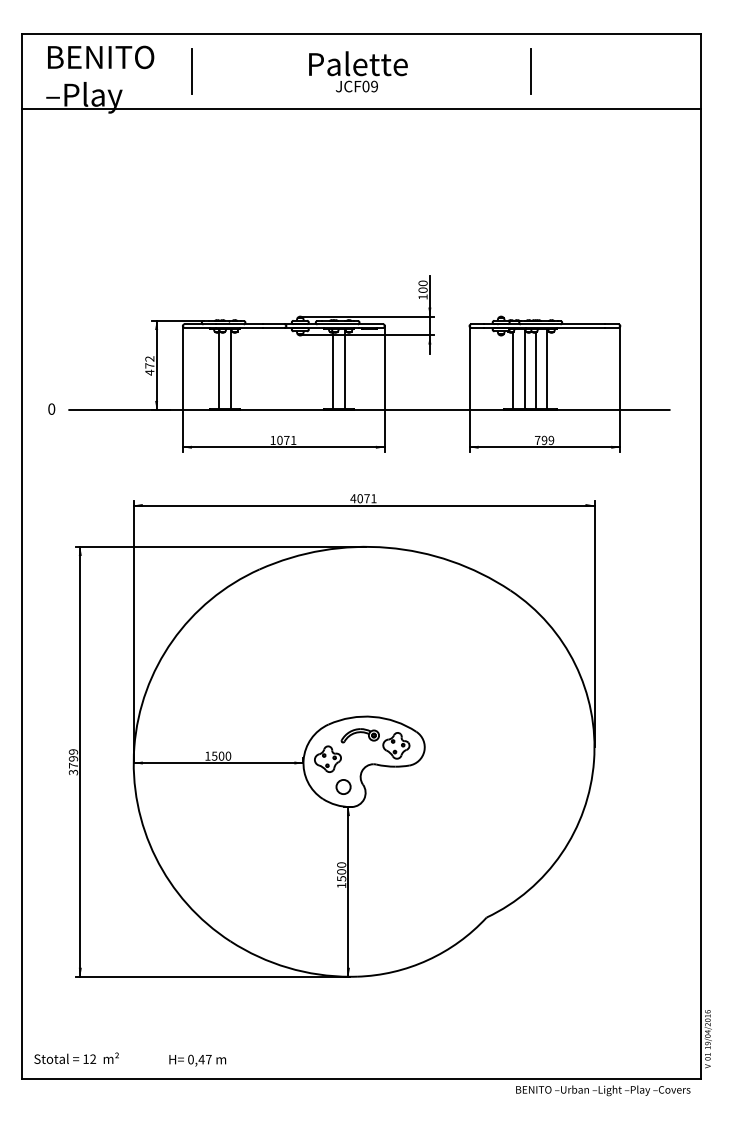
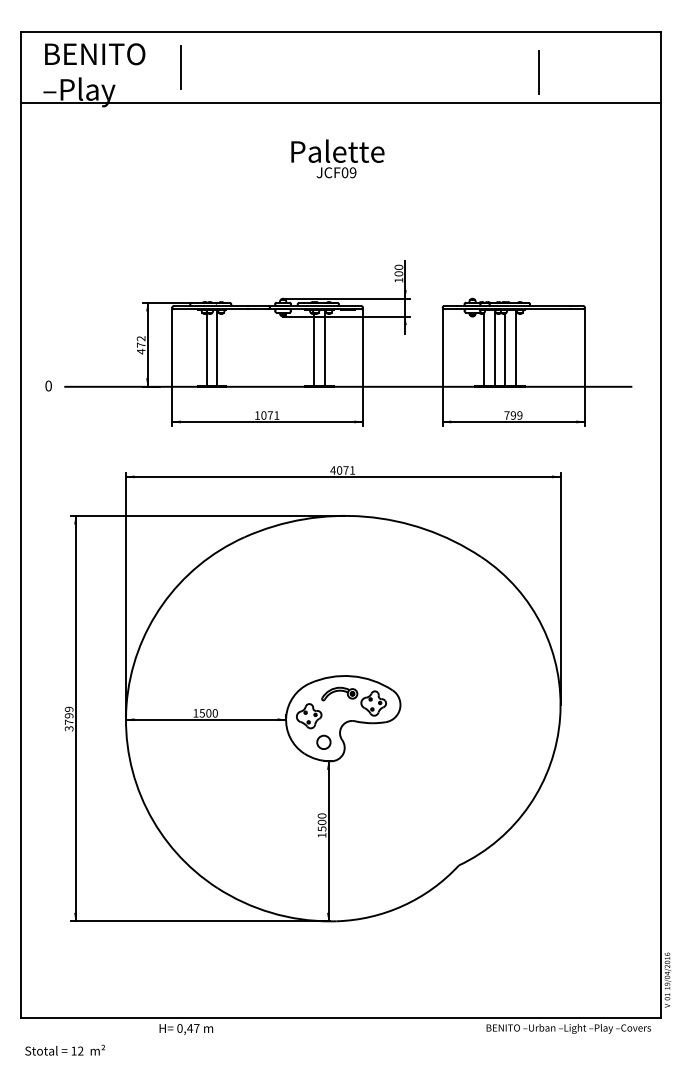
text: (357, 71) -> (337, 158), moved
line: (530, 71) -> (538, 72), moved
text: (75, 1057) -> (64, 1049), moved
text: (197, 1060) -> (186, 1029), moved

